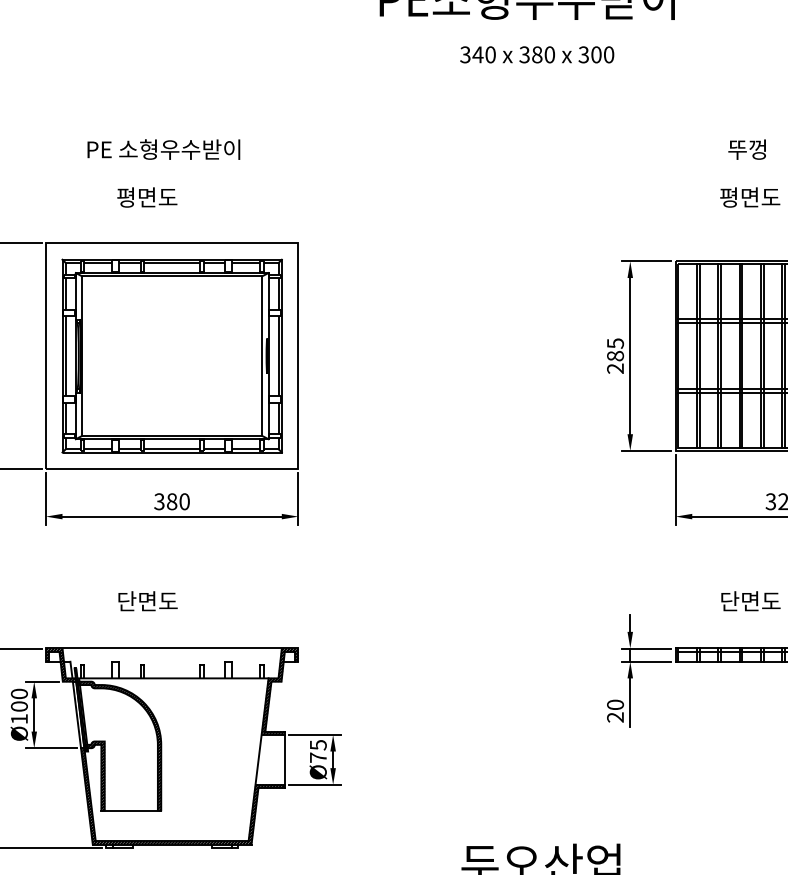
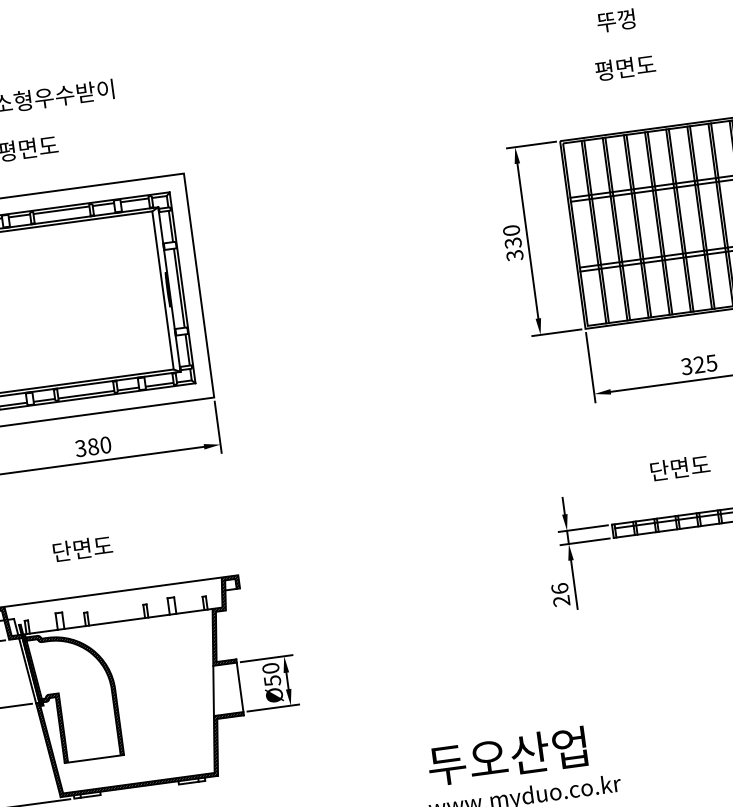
text: (615, 356) -> (513, 243), 285 -> 330
text: (615, 704) -> (559, 588), 20 -> 26
text: (317, 751) -> (270, 674), Ø75 -> Ø50

